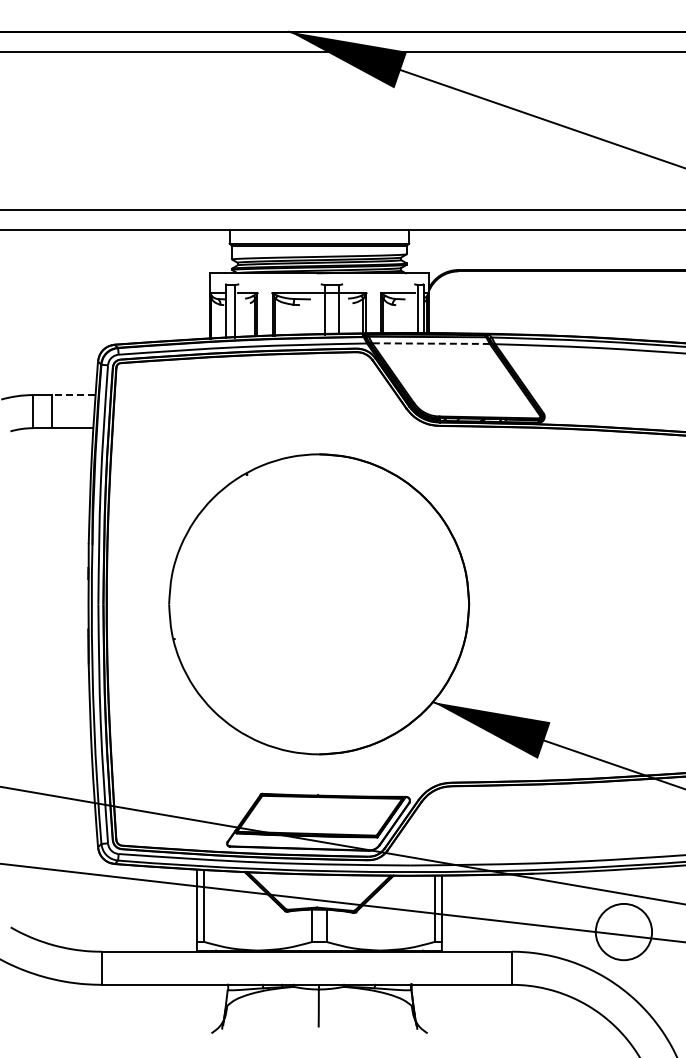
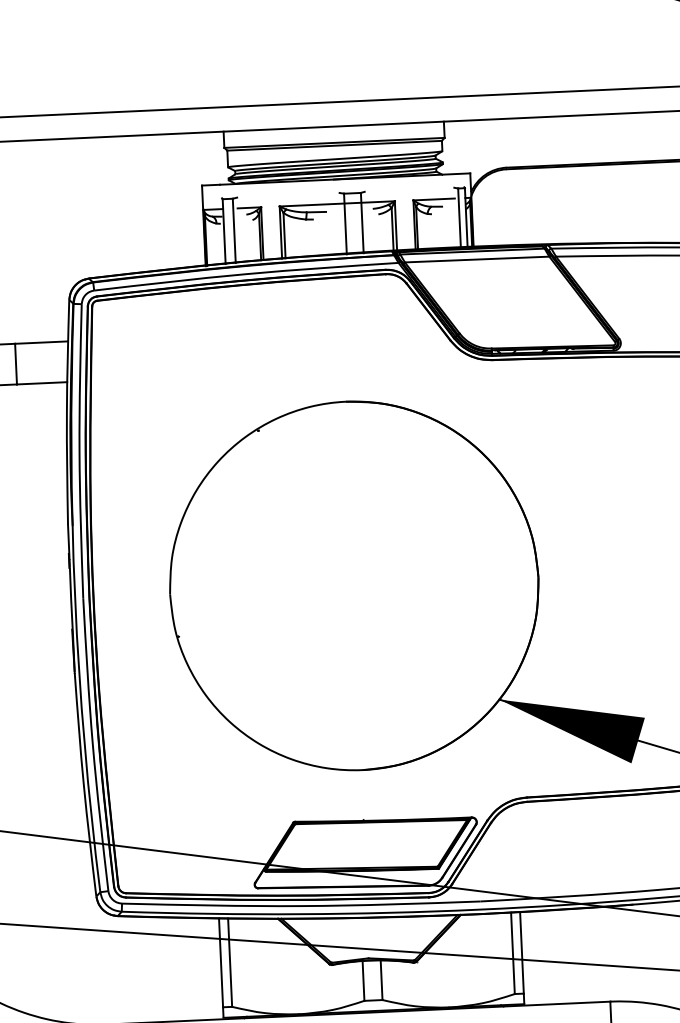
line: (431, 343) -> (477, 259), dashed -> solid
line: (73, 395) -> (41, 343), dashed -> solid

